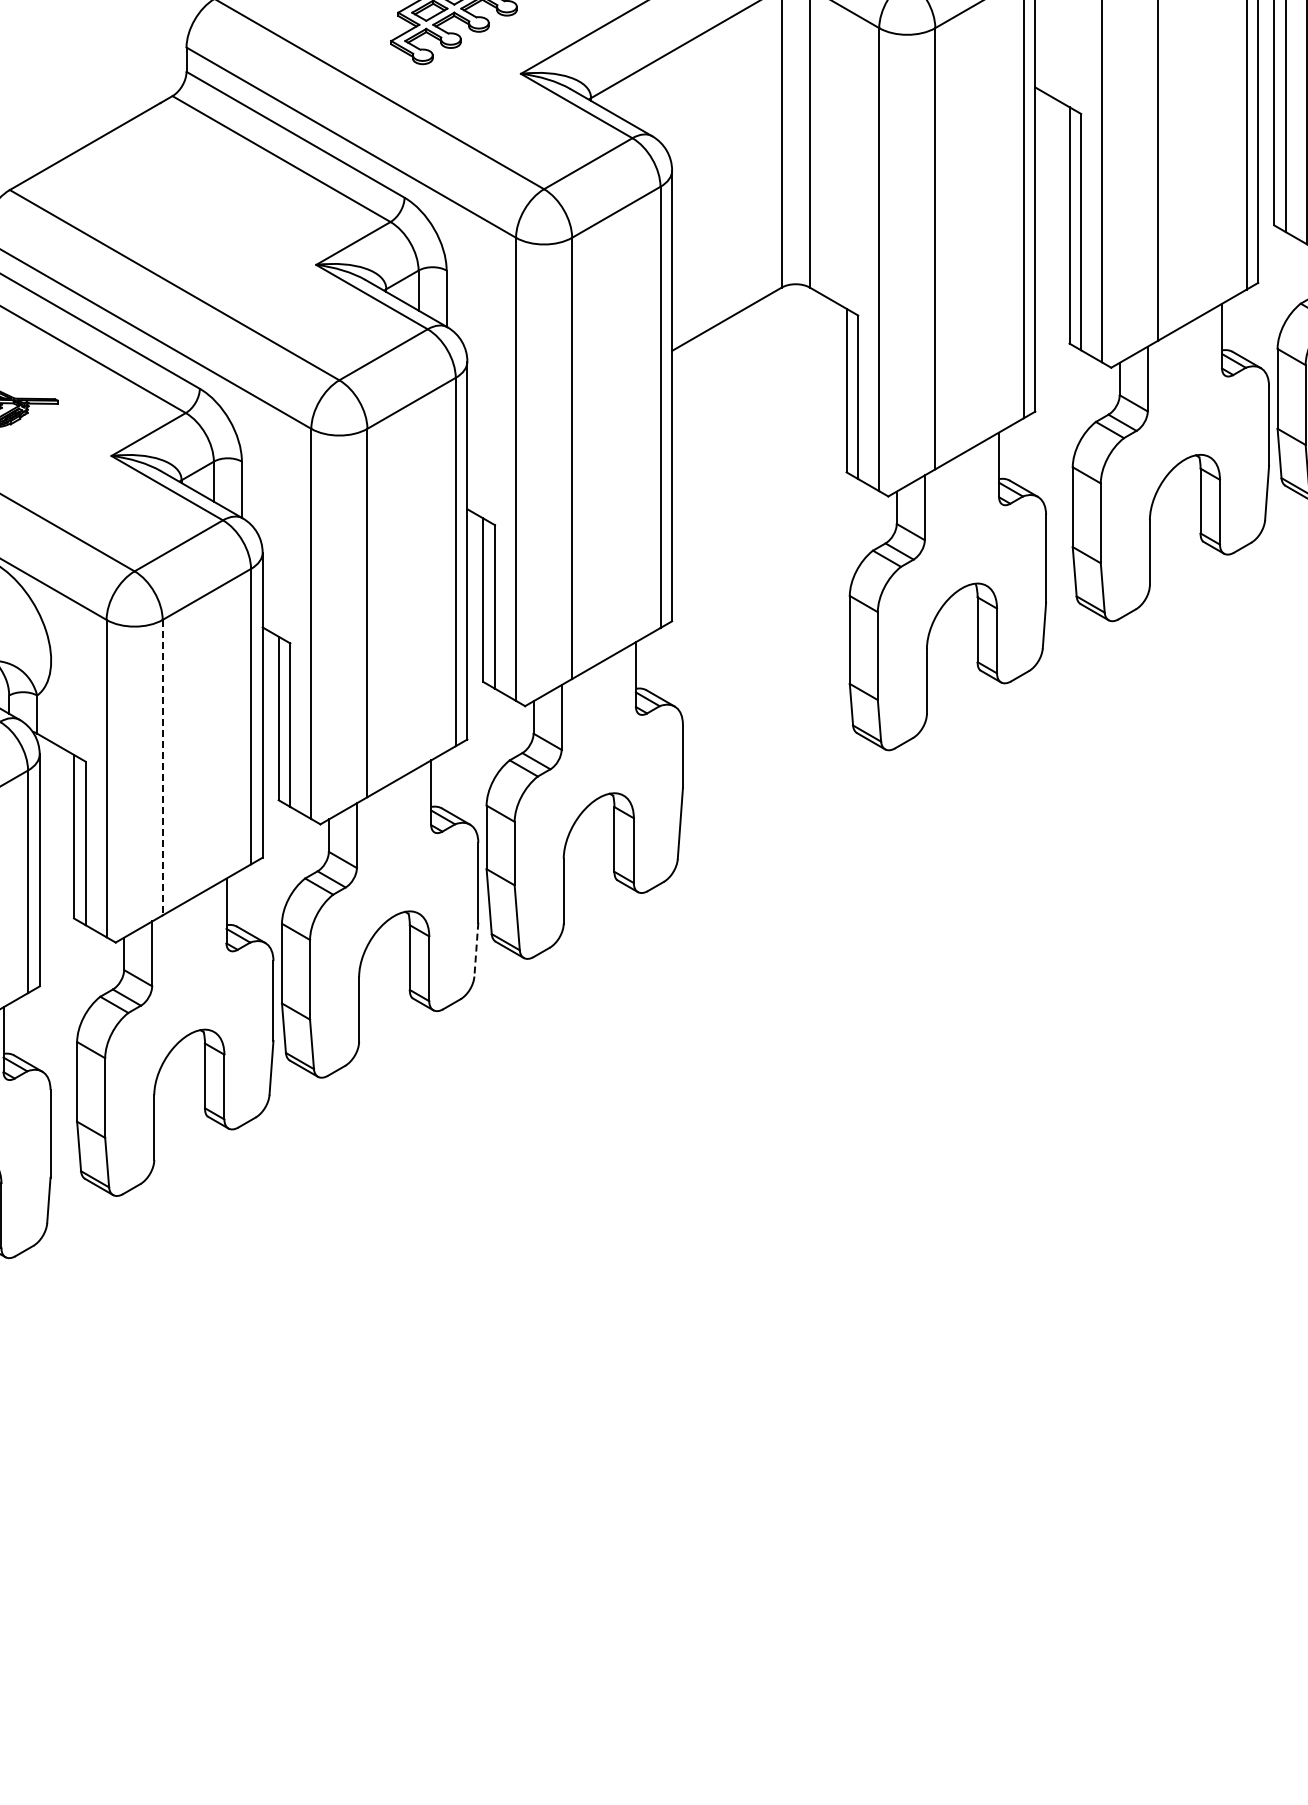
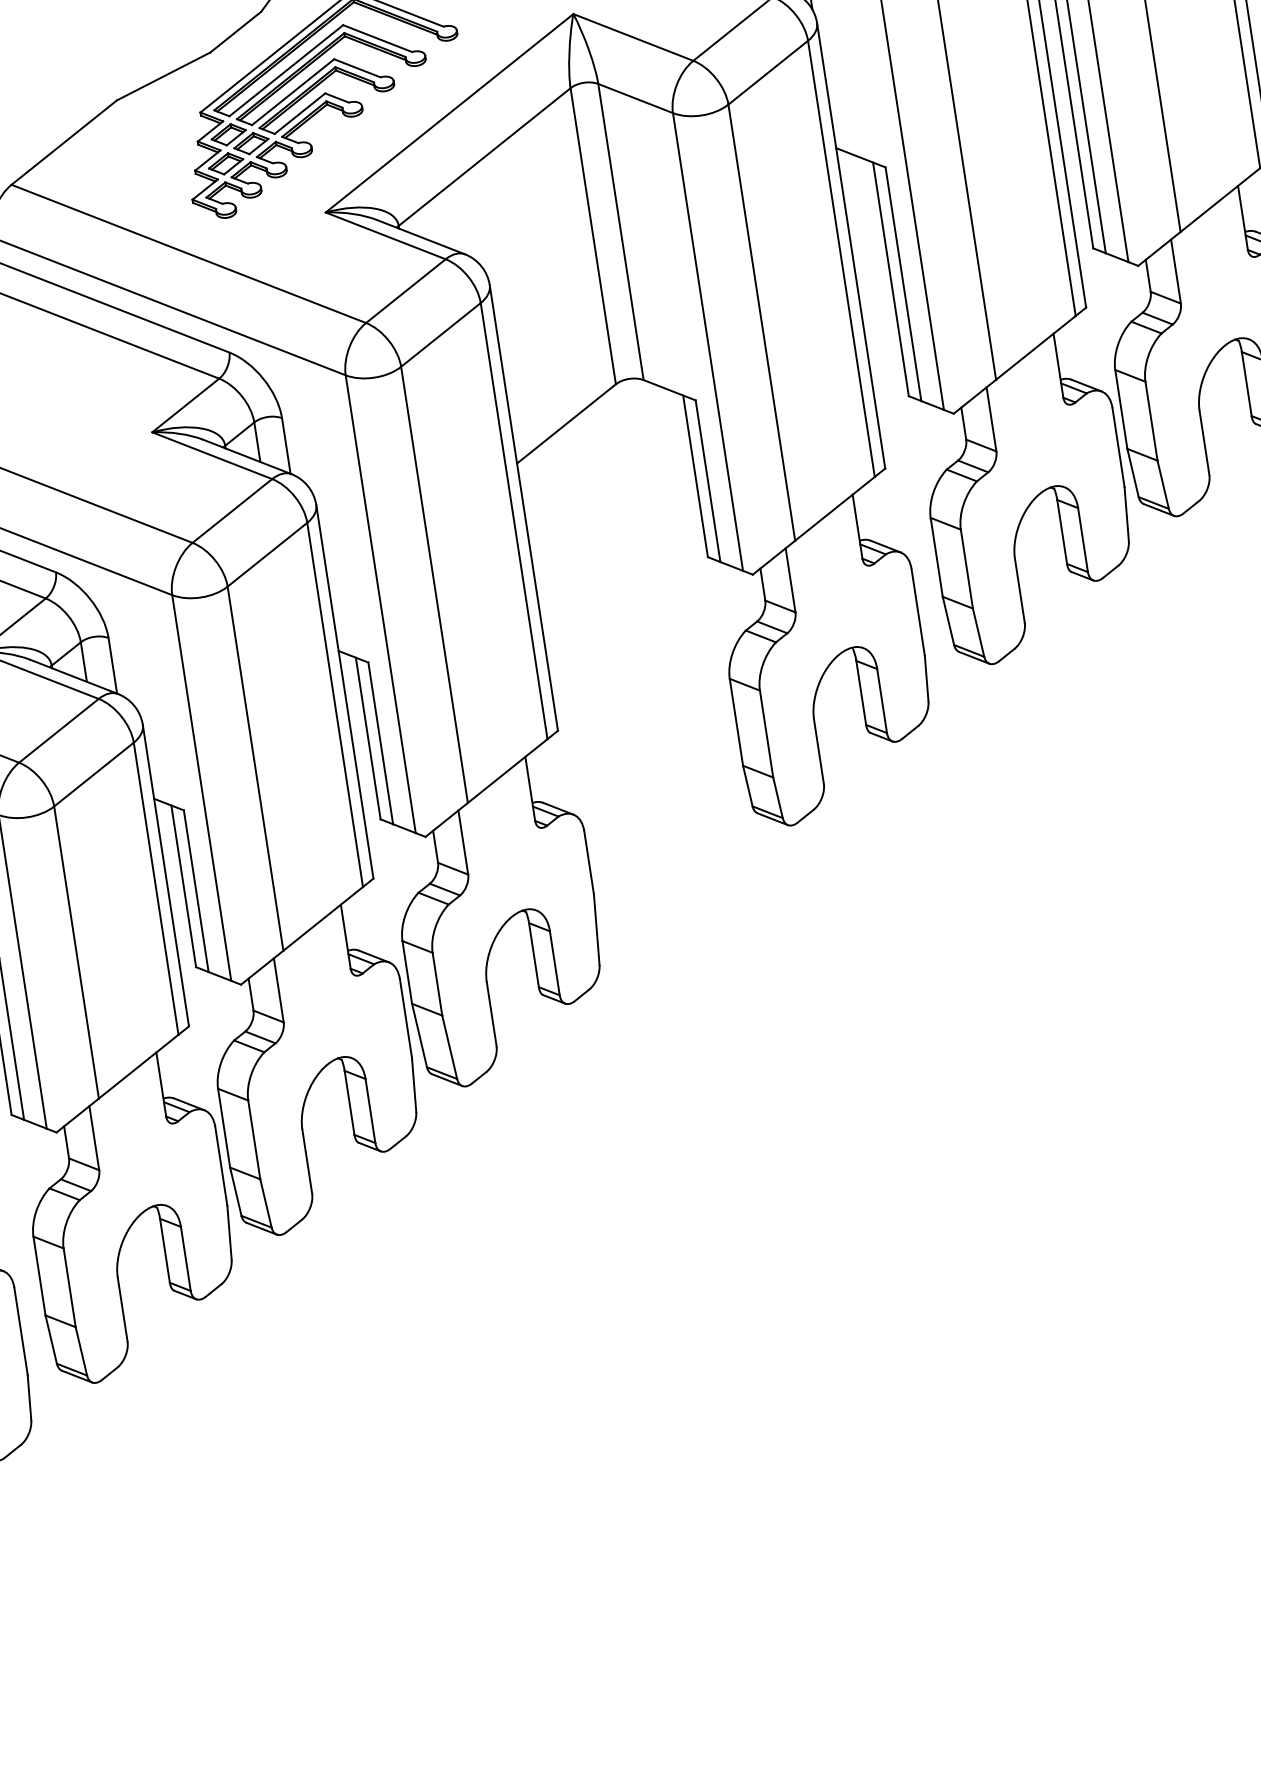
line: (162, 767) -> (76, 952), dashed -> solid
line: (476, 950) -> (414, 1085), dashed -> solid

